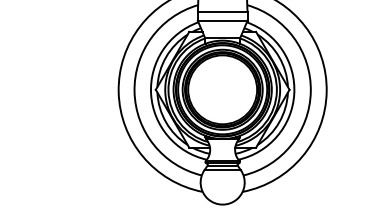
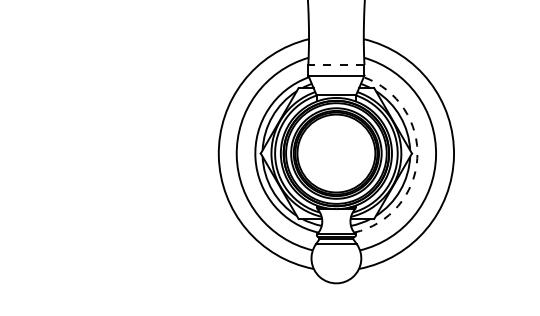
line: (221, 11) -> (335, 65), solid -> dashed
arc: (294, 94) -> (417, 158), solid -> dashed

